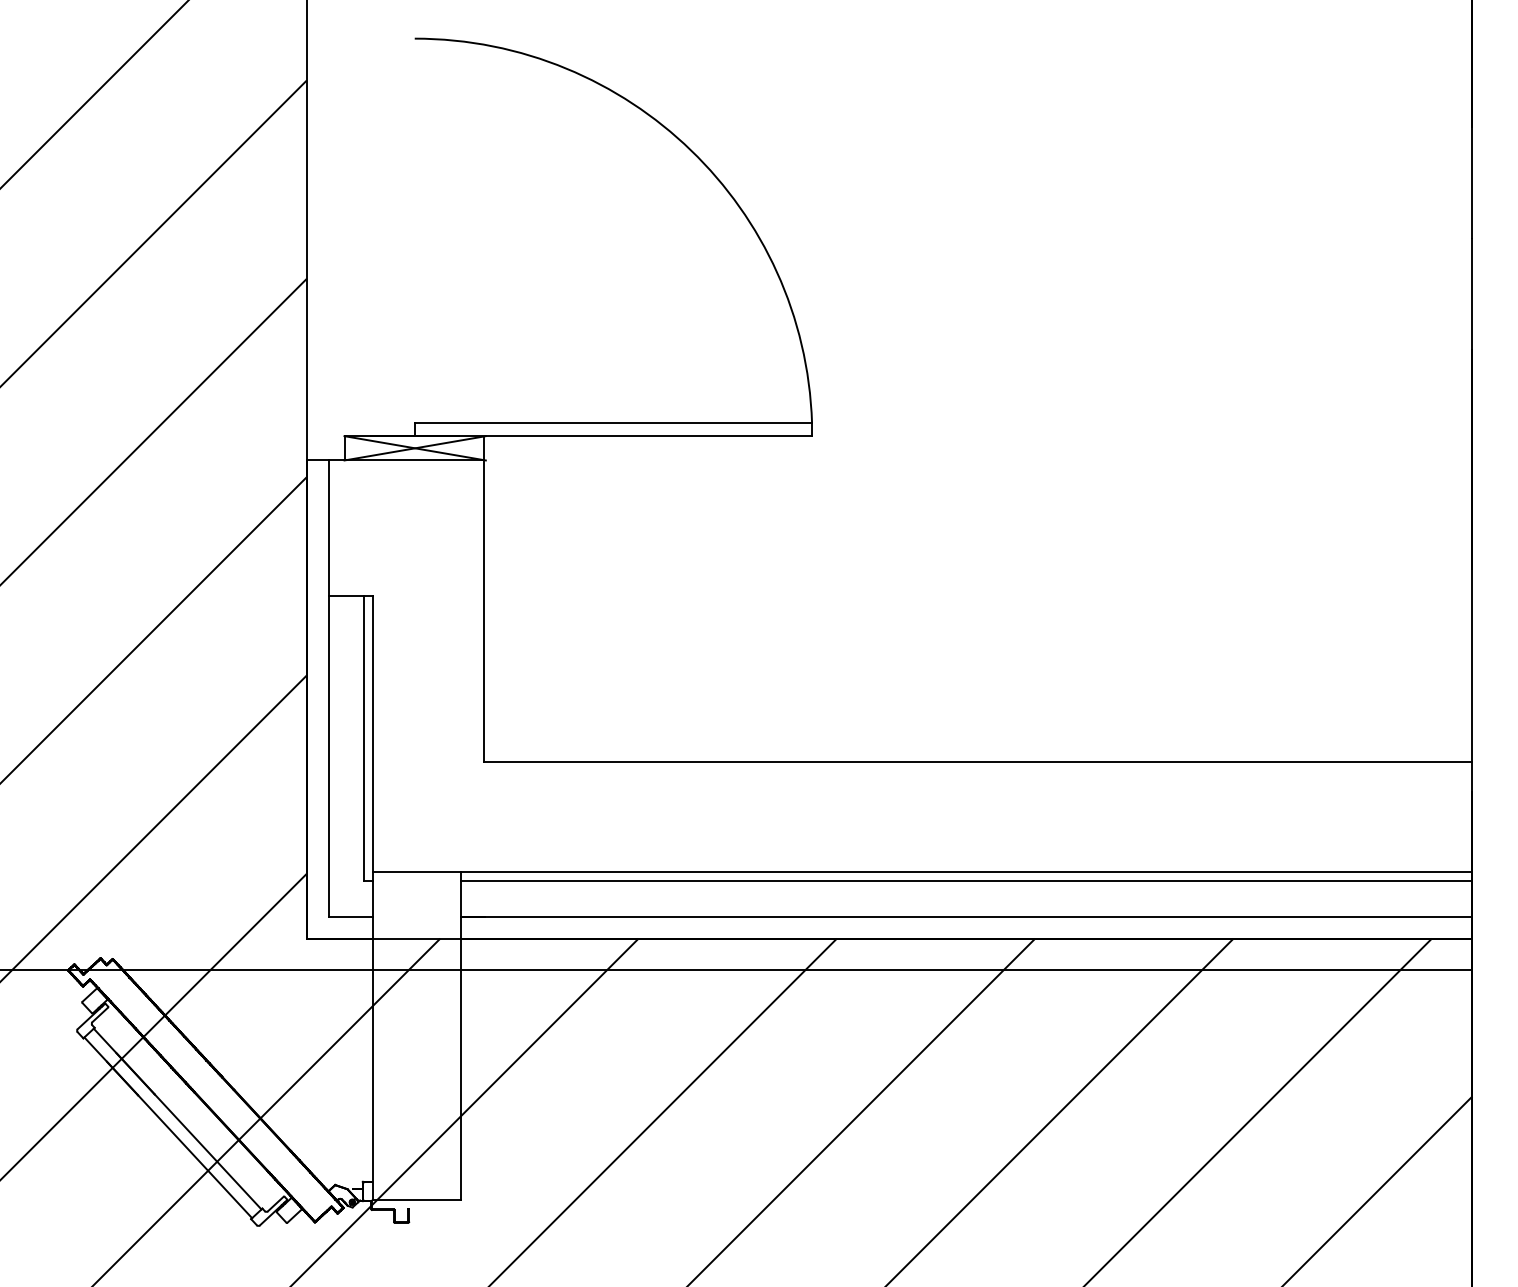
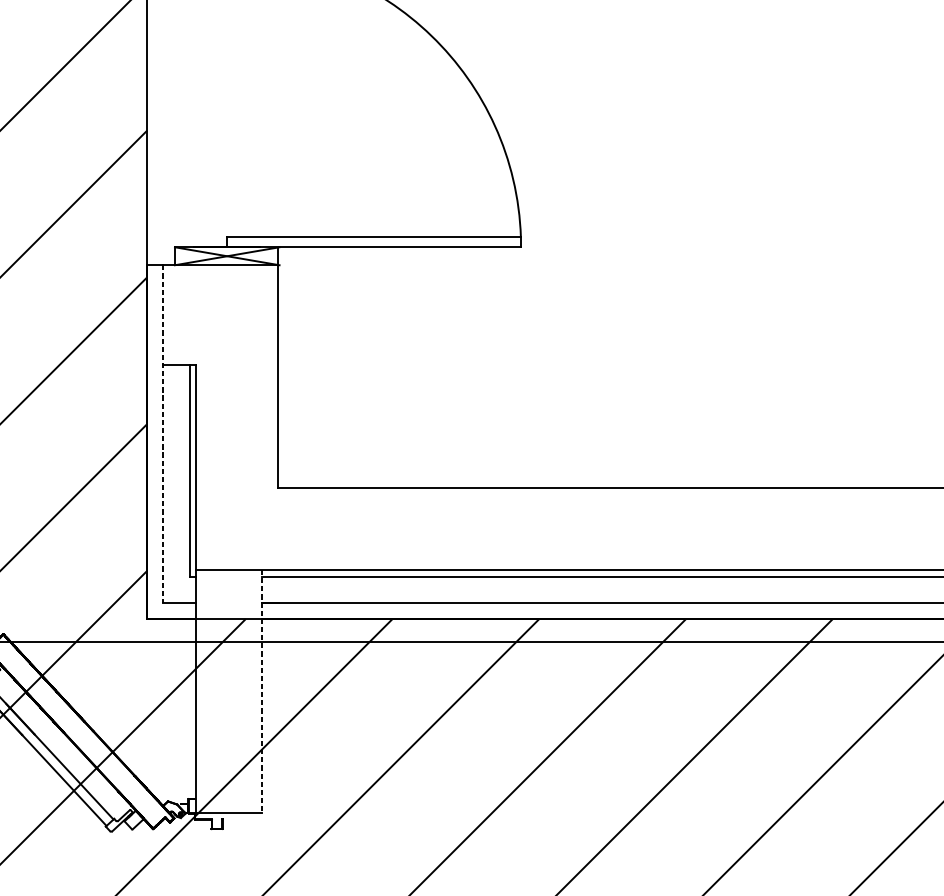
line: (328, 688) -> (163, 433), solid -> dashed
line: (461, 1036) -> (261, 691), solid -> dashed

